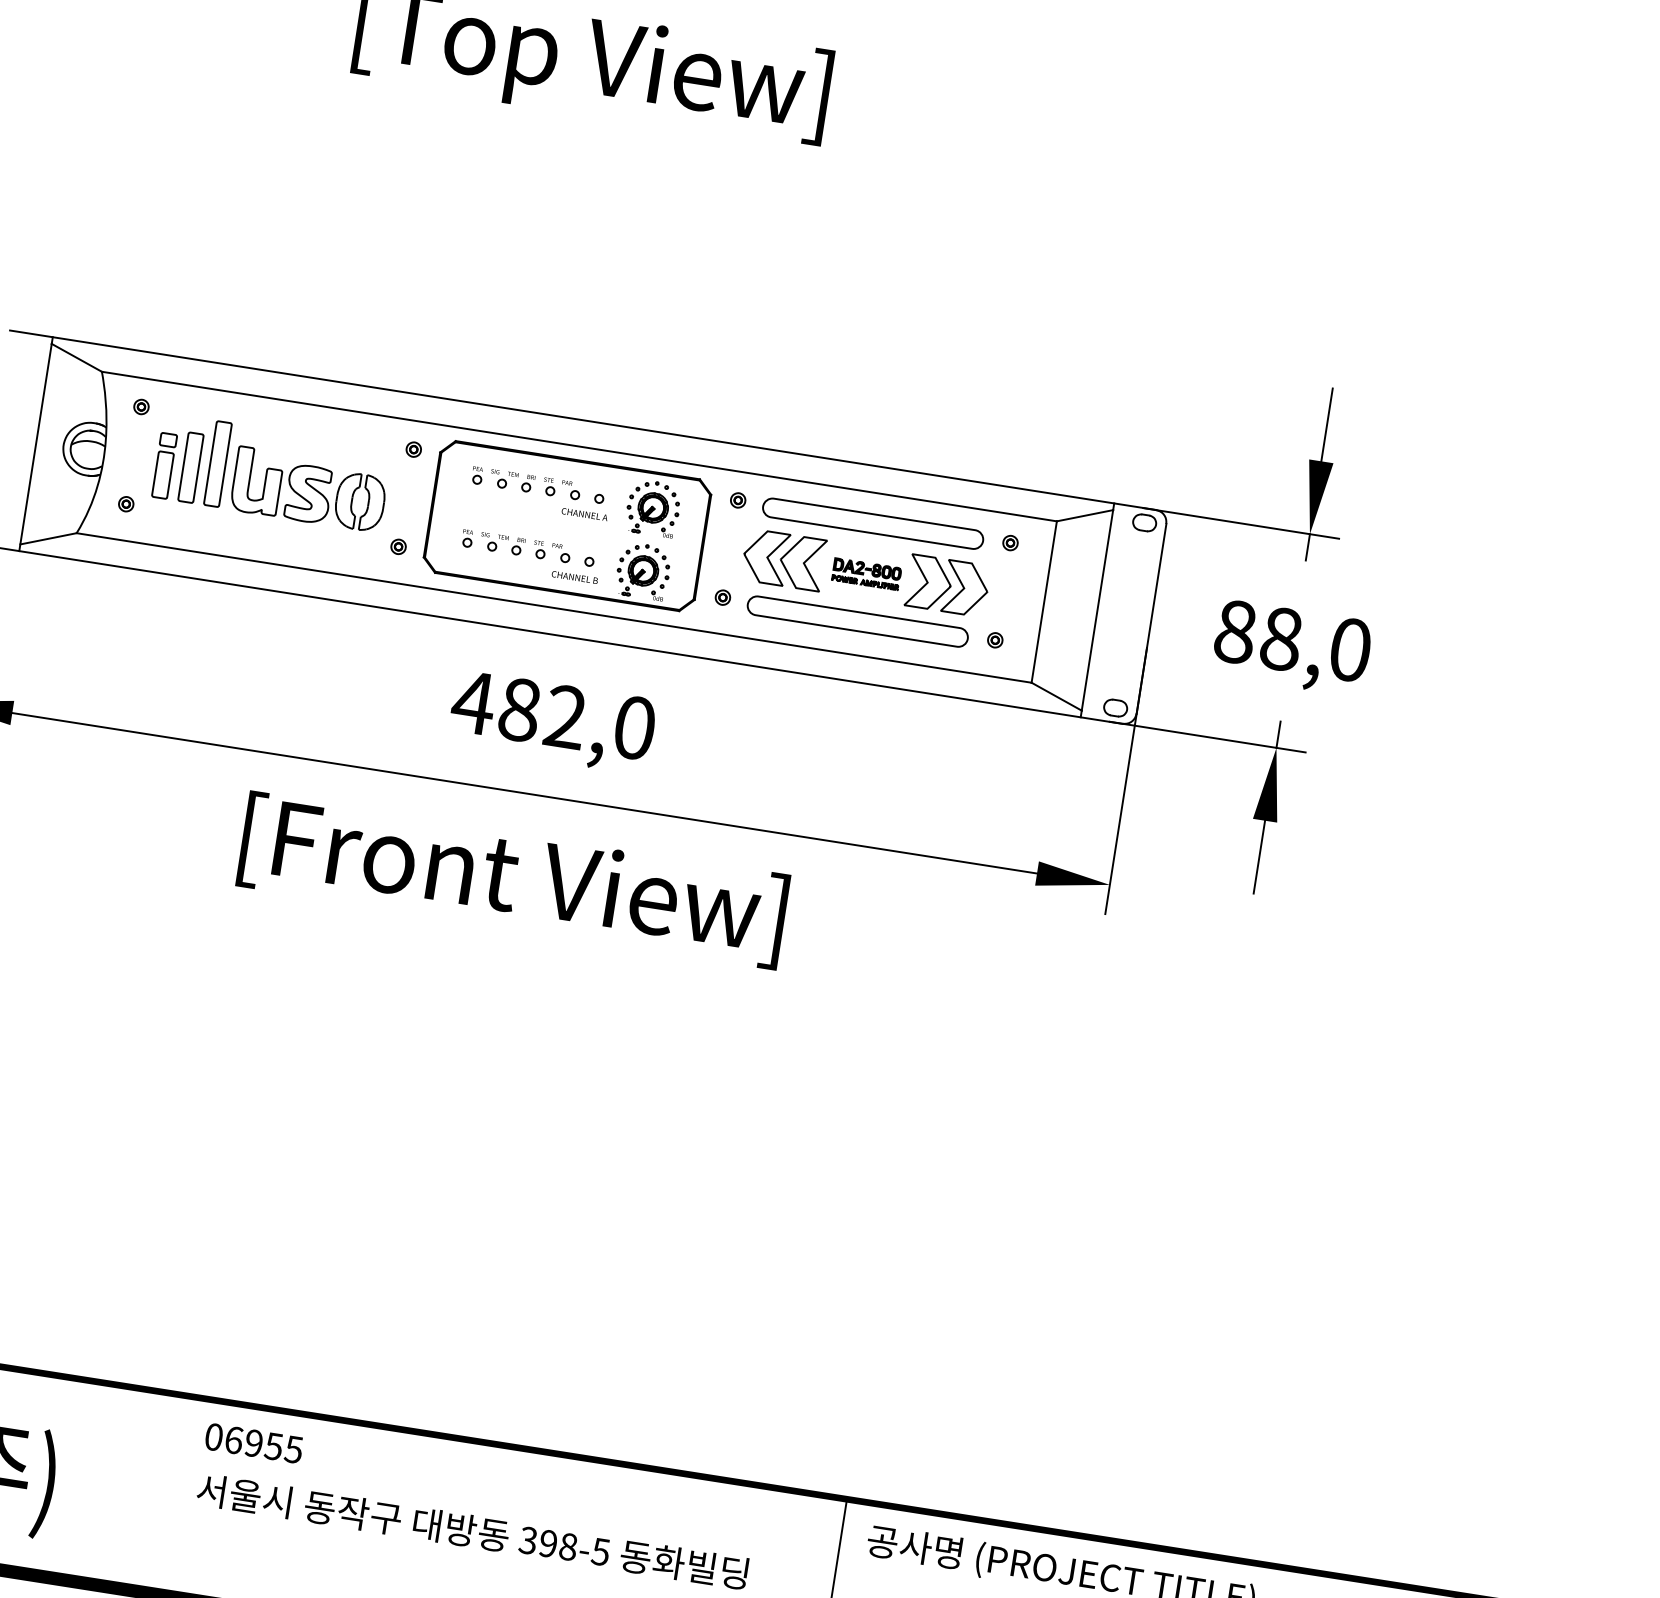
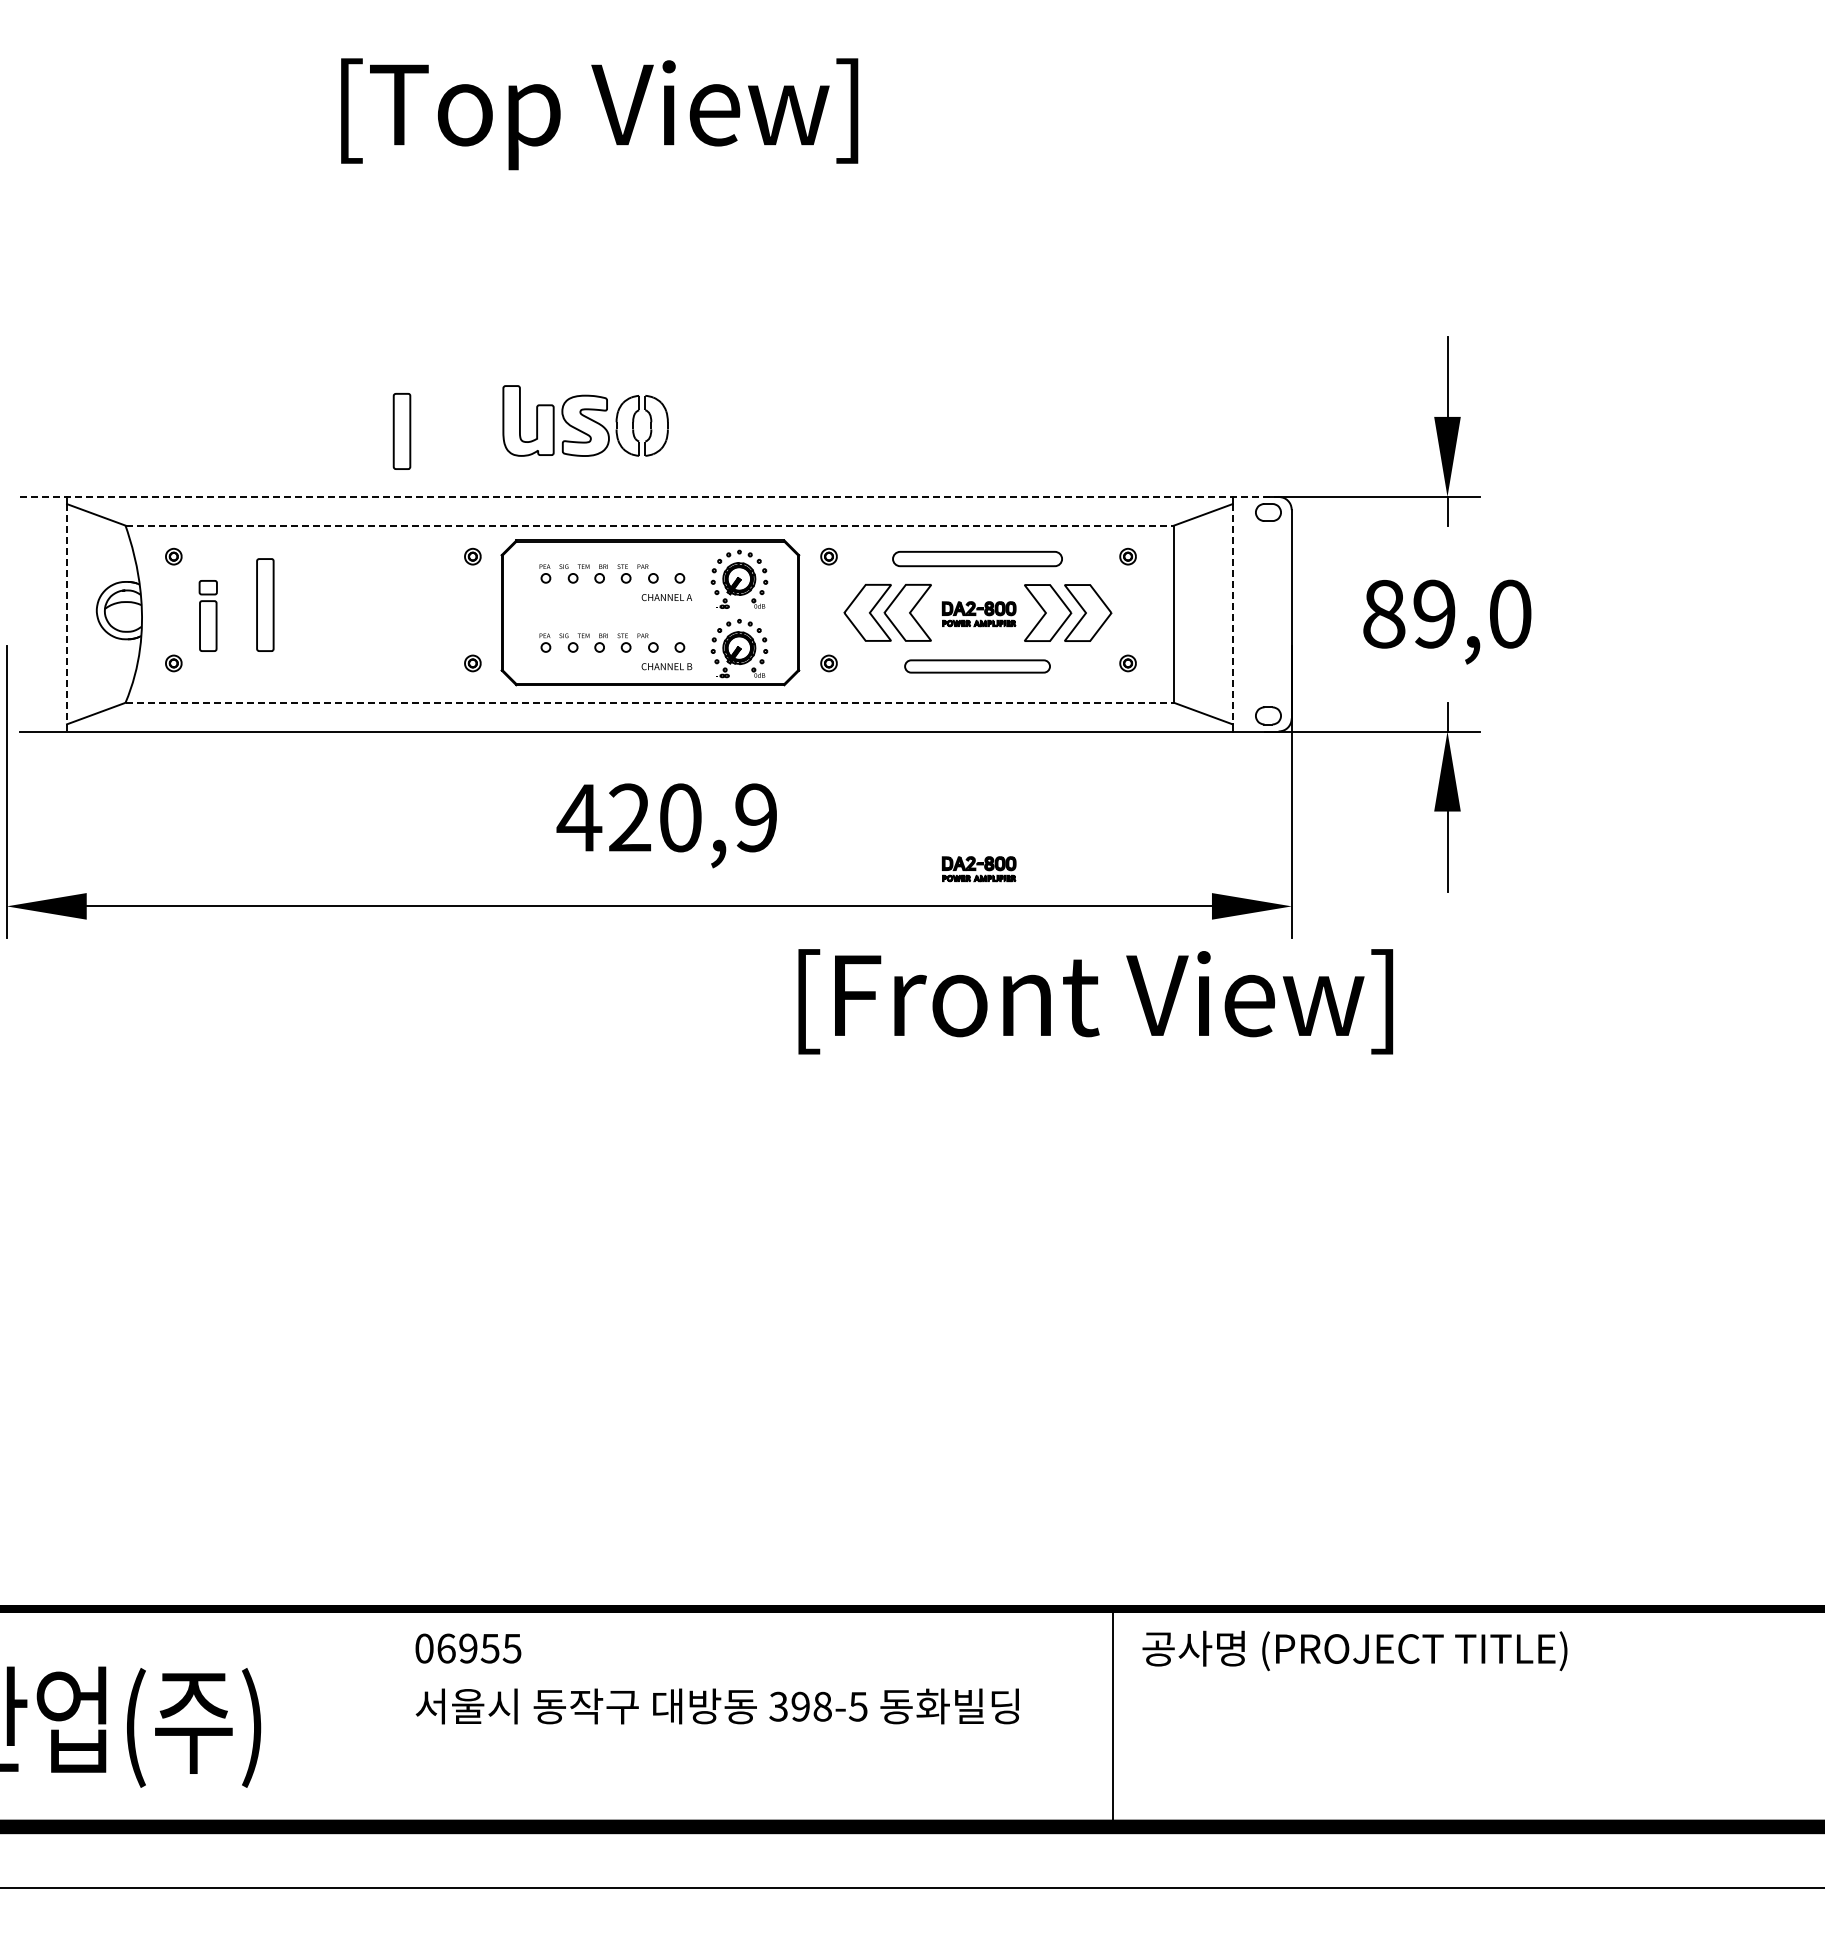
line: (583, 420) -> (649, 496), solid -> dashed
line: (580, 446) -> (650, 525), solid -> dashed
line: (35, 447) -> (67, 617), solid -> dashed
part: (190, 467) -> (401, 431), moved
part: (309, 489) -> (585, 420), moved
part: (873, 523) -> (977, 558), size x0.7
line: (554, 607) -> (650, 702), solid -> dashed
line: (1097, 610) -> (1232, 614), solid -> dashed
part: (857, 621) -> (977, 666), size x0.6
text: (1281, 638) -> (1434, 613), 88,0 -> 89,0
text: (577, 718) -> (693, 817), 482,0 -> 420,9
part: (829, 806) -> (978, 869), added
text: (513, 880) -> (1095, 1001), moved

